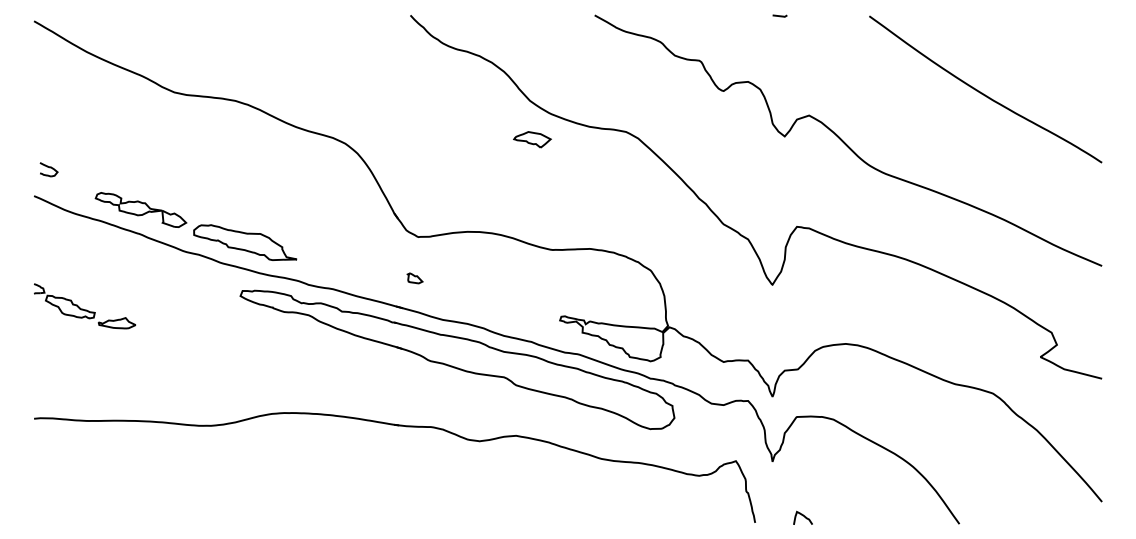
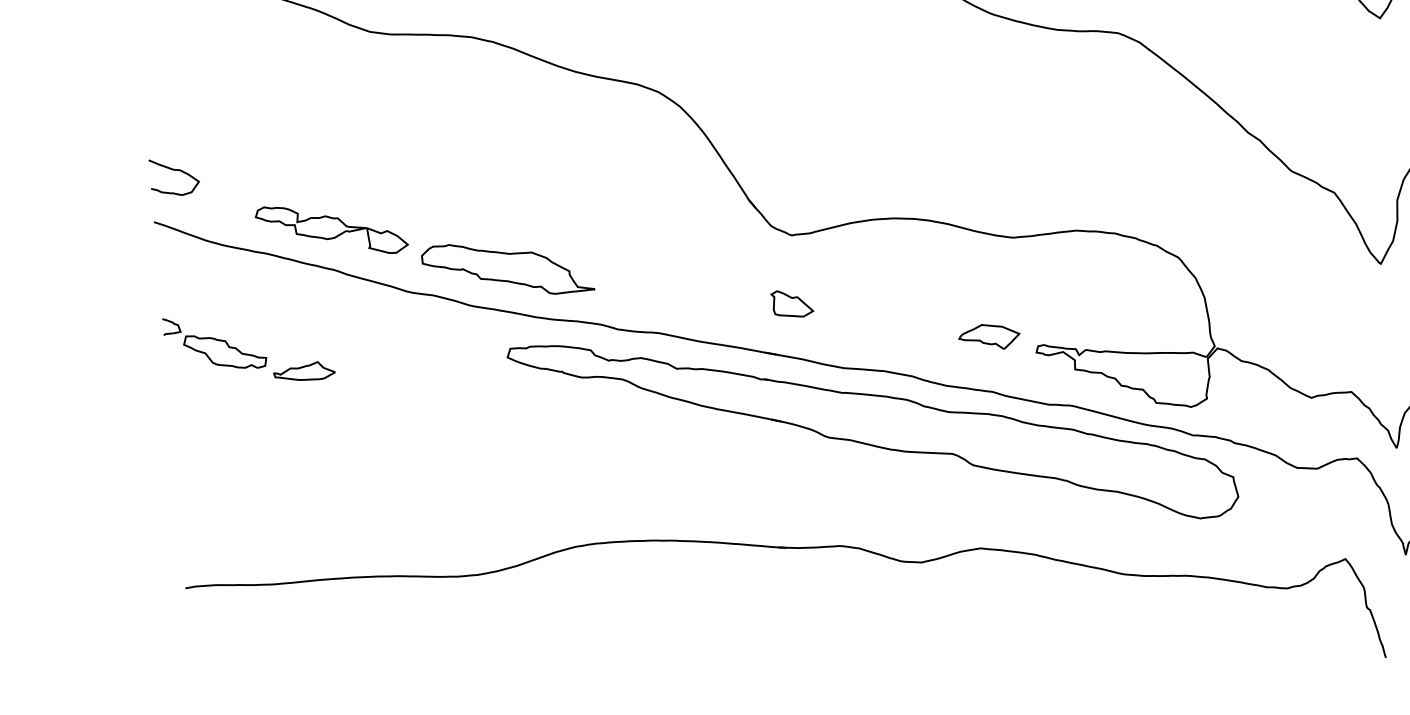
part: (532, 139) -> (989, 336), moved
part: (48, 169) -> (173, 176), size x1.67
part: (414, 278) -> (791, 304), size x1.67
part: (84, 306) -> (248, 348), moved

